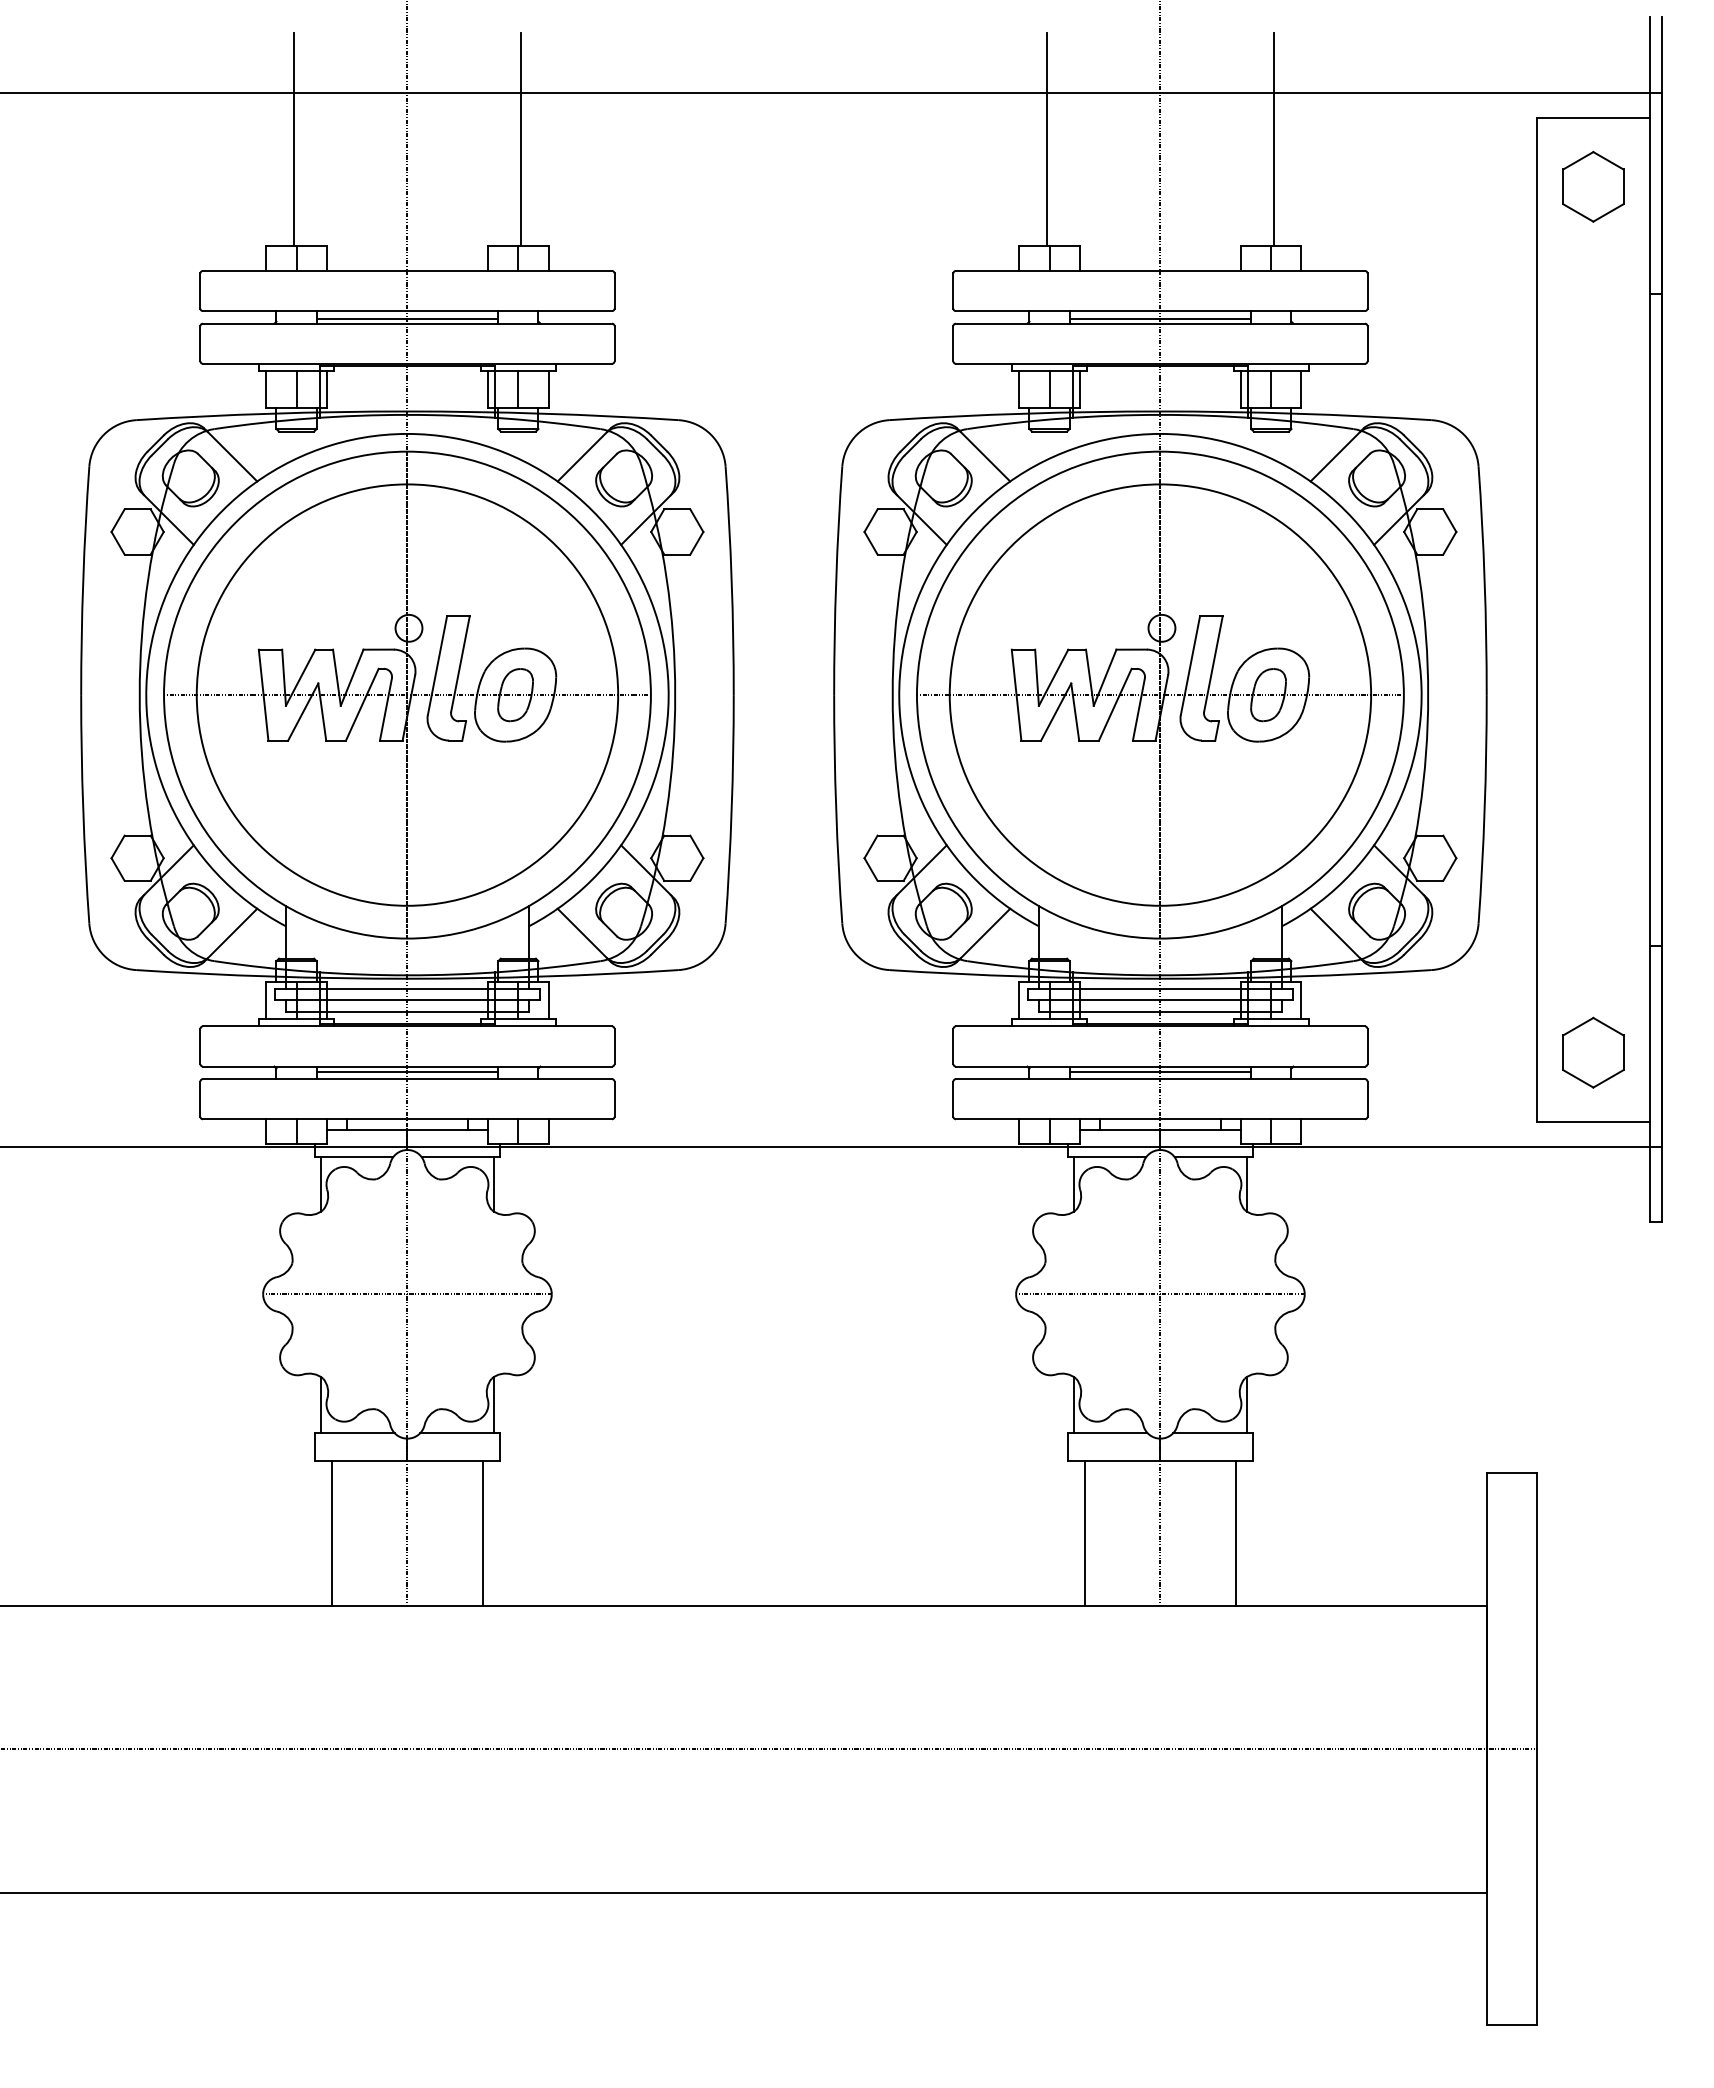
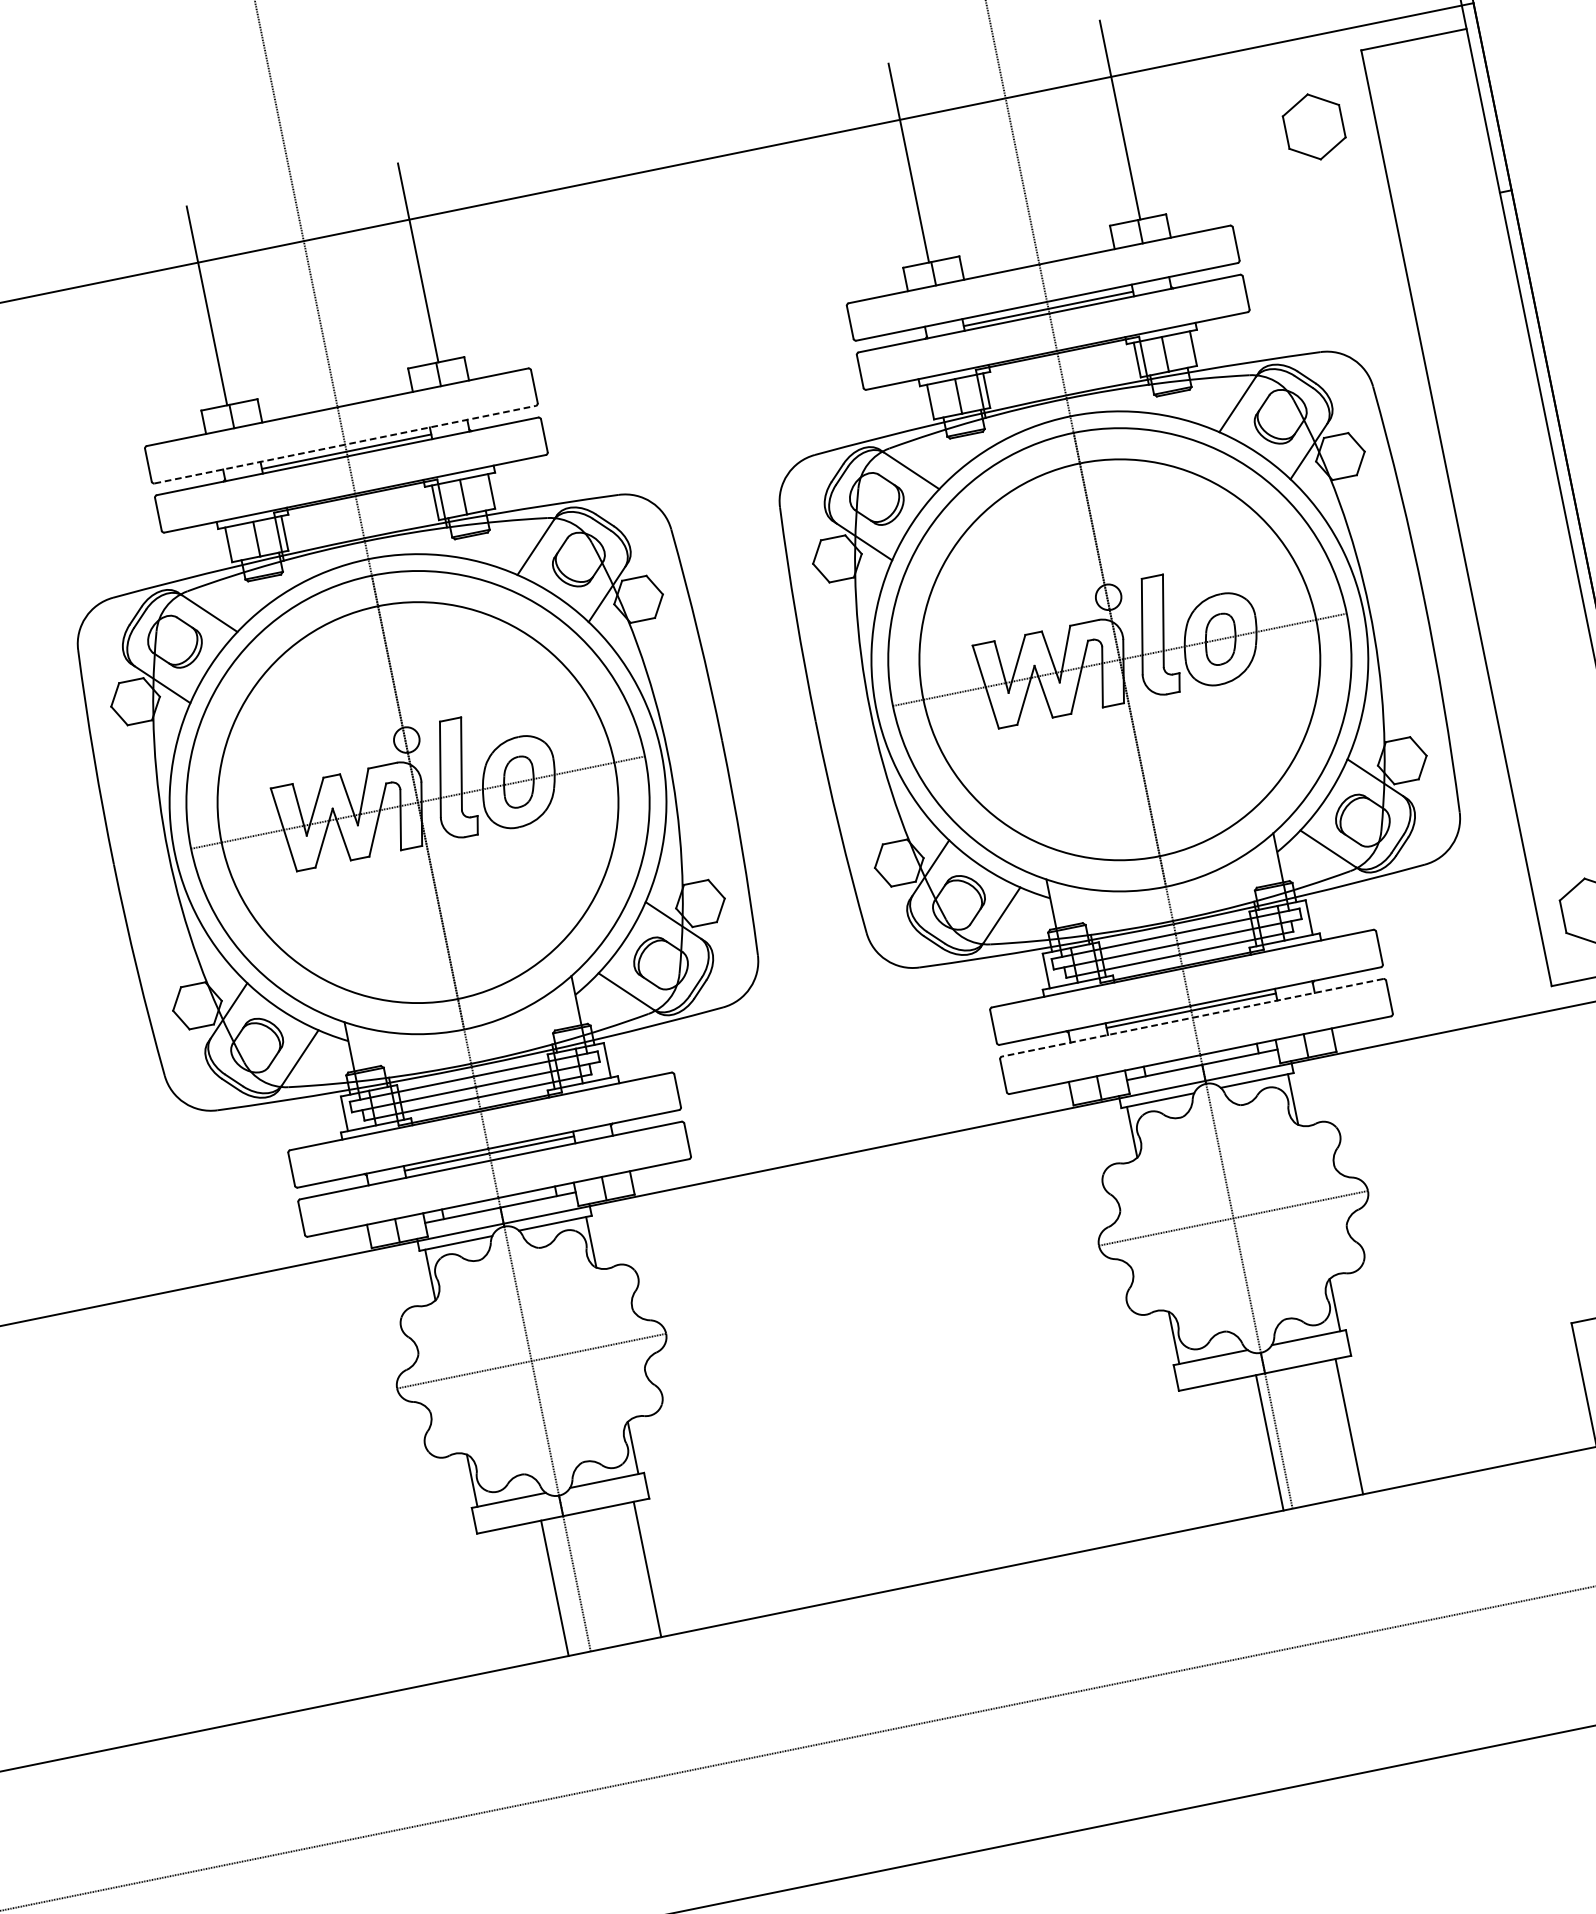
part: (1593, 186) -> (1314, 126), moved
line: (407, 311) -> (345, 445), solid -> dashed
line: (1160, 1079) -> (1192, 1018), solid -> dashed
line: (331, 1532) -> (554, 1587), moved
line: (1084, 1532) -> (1269, 1442), moved

